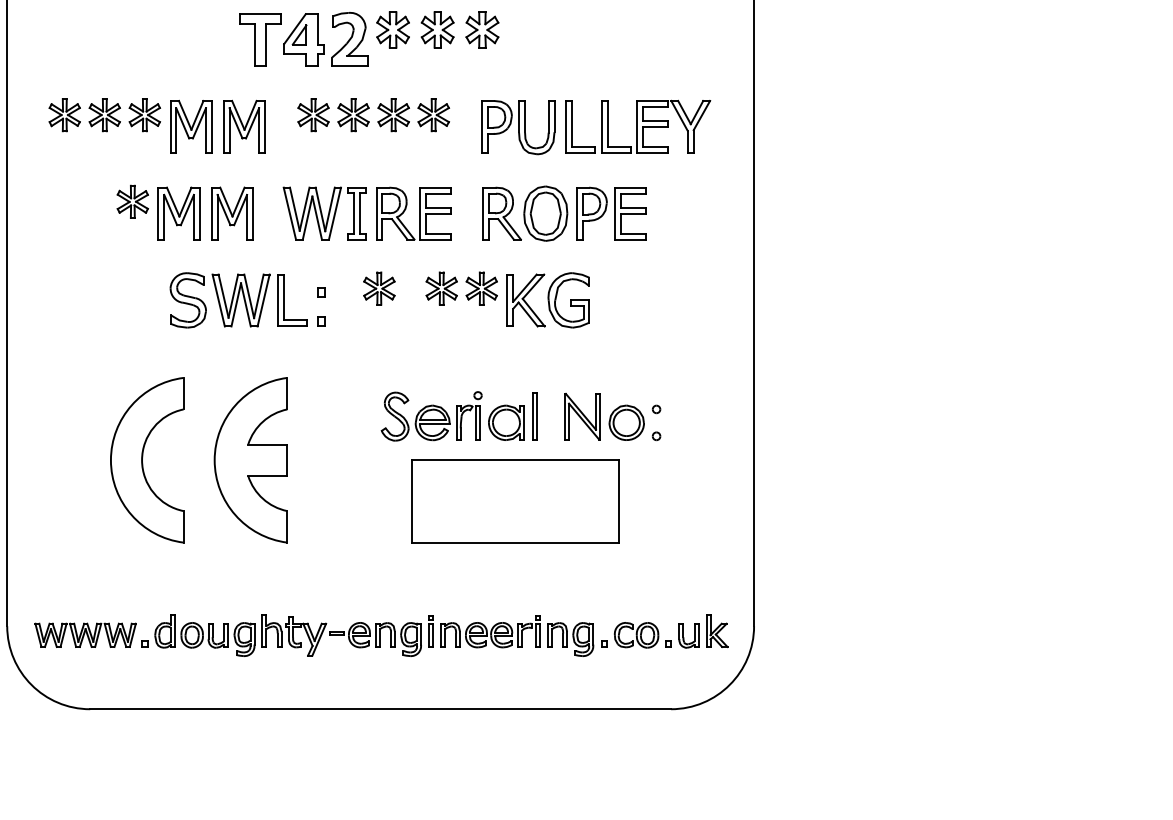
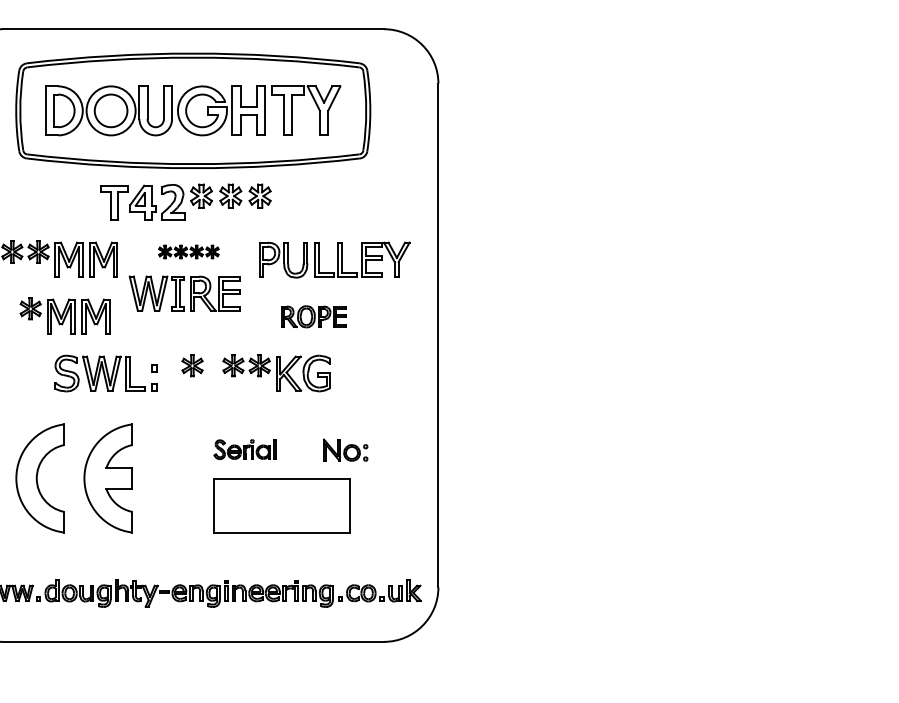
part: (373, 114) -> (188, 251), size x0.6
part: (367, 213) -> (184, 293), moved
part: (563, 213) -> (313, 316), size x0.6
part: (458, 416) -> (244, 449), size x0.6
part: (612, 417) -> (345, 450), size x0.7

